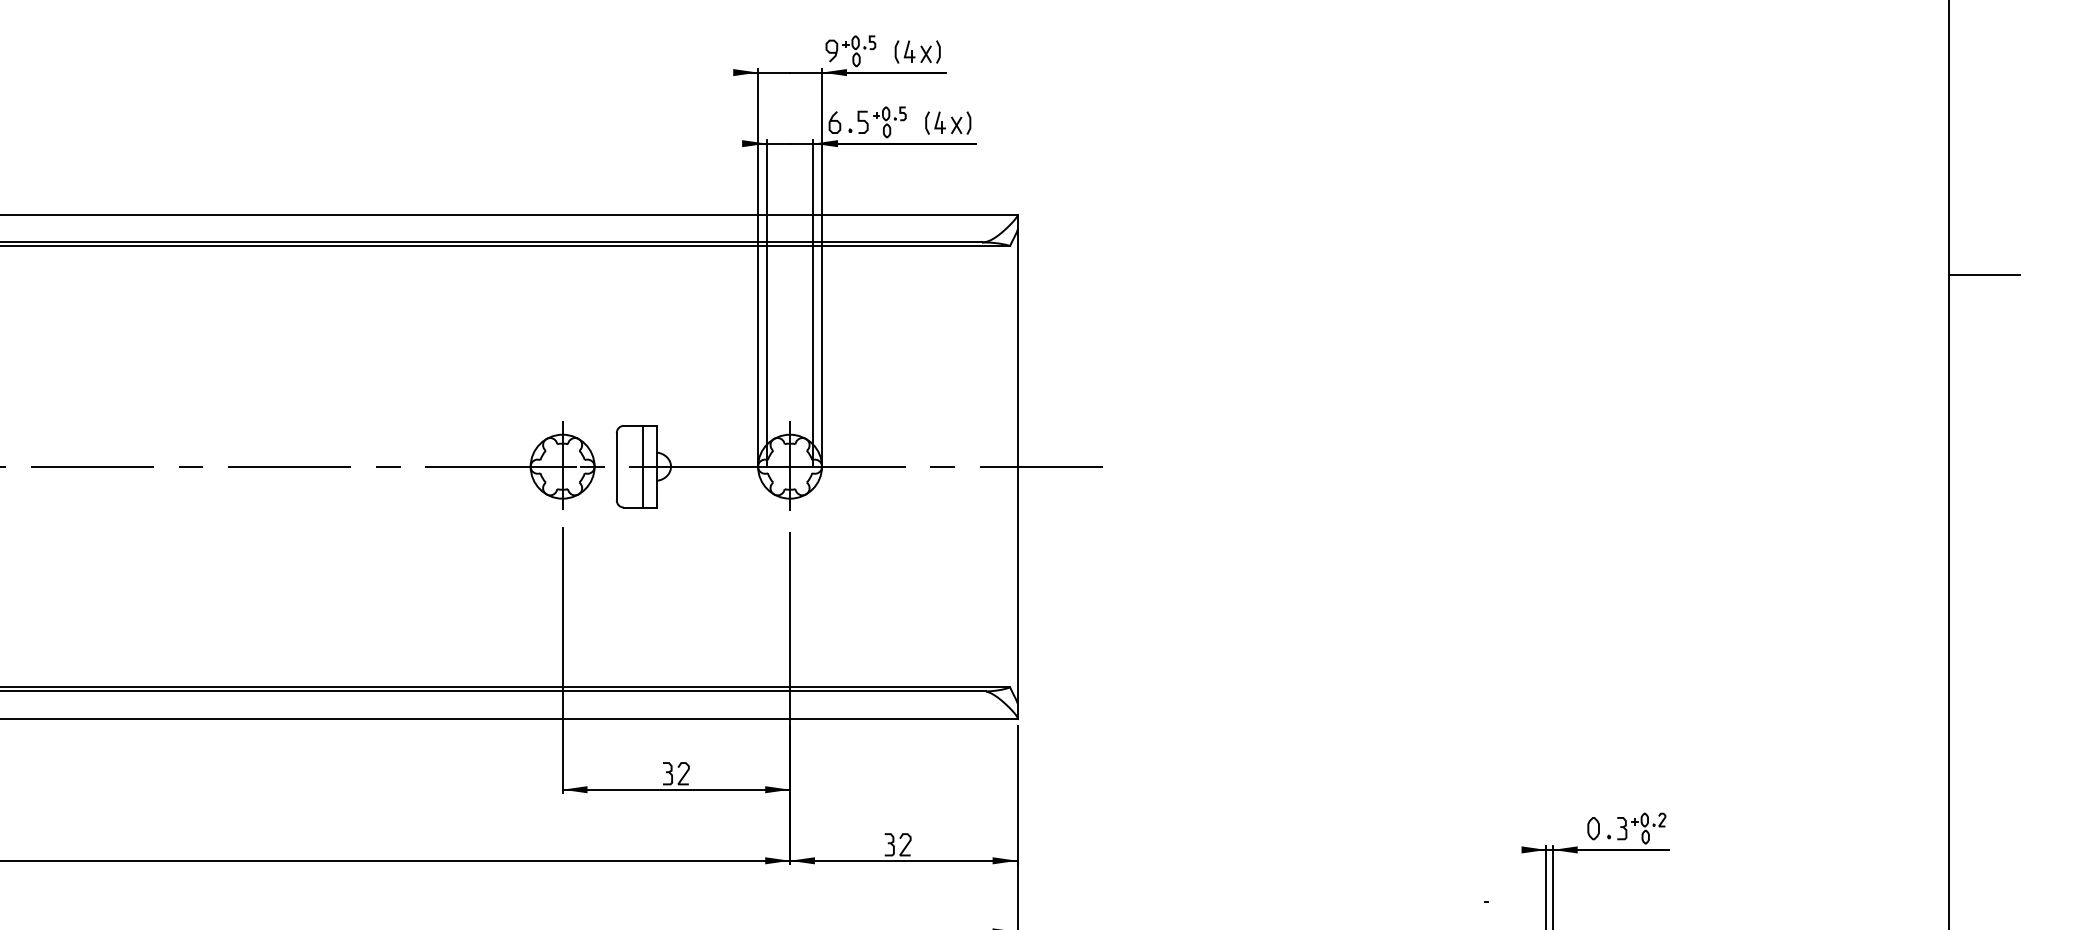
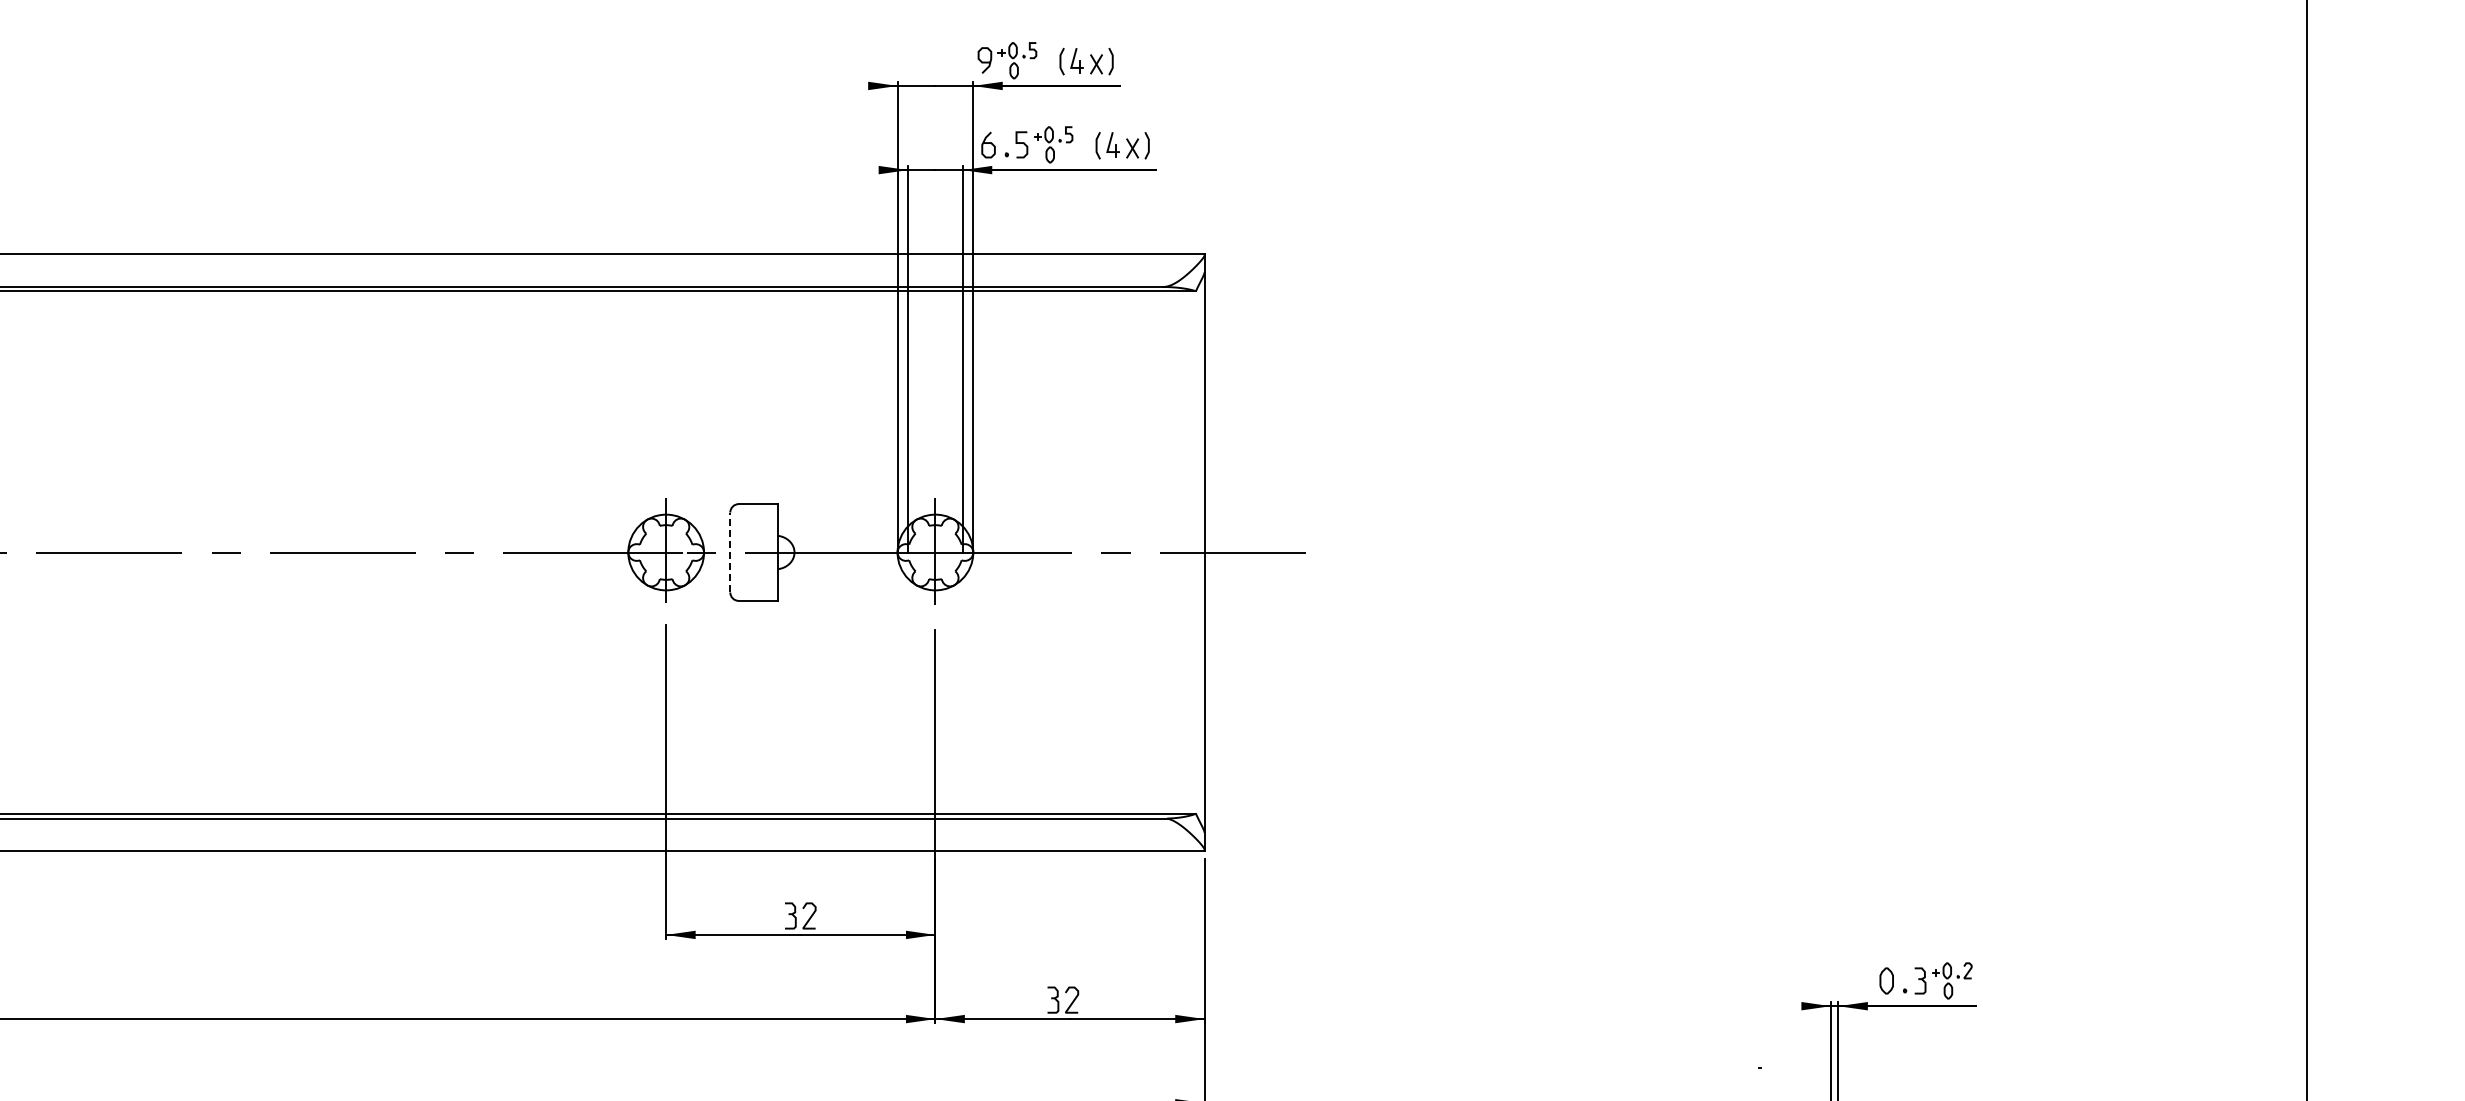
line: (1983, 274) -> (2348, 325), removed
line: (616, 466) -> (730, 552), solid -> dashed
line: (642, 466) -> (760, 552), removed

